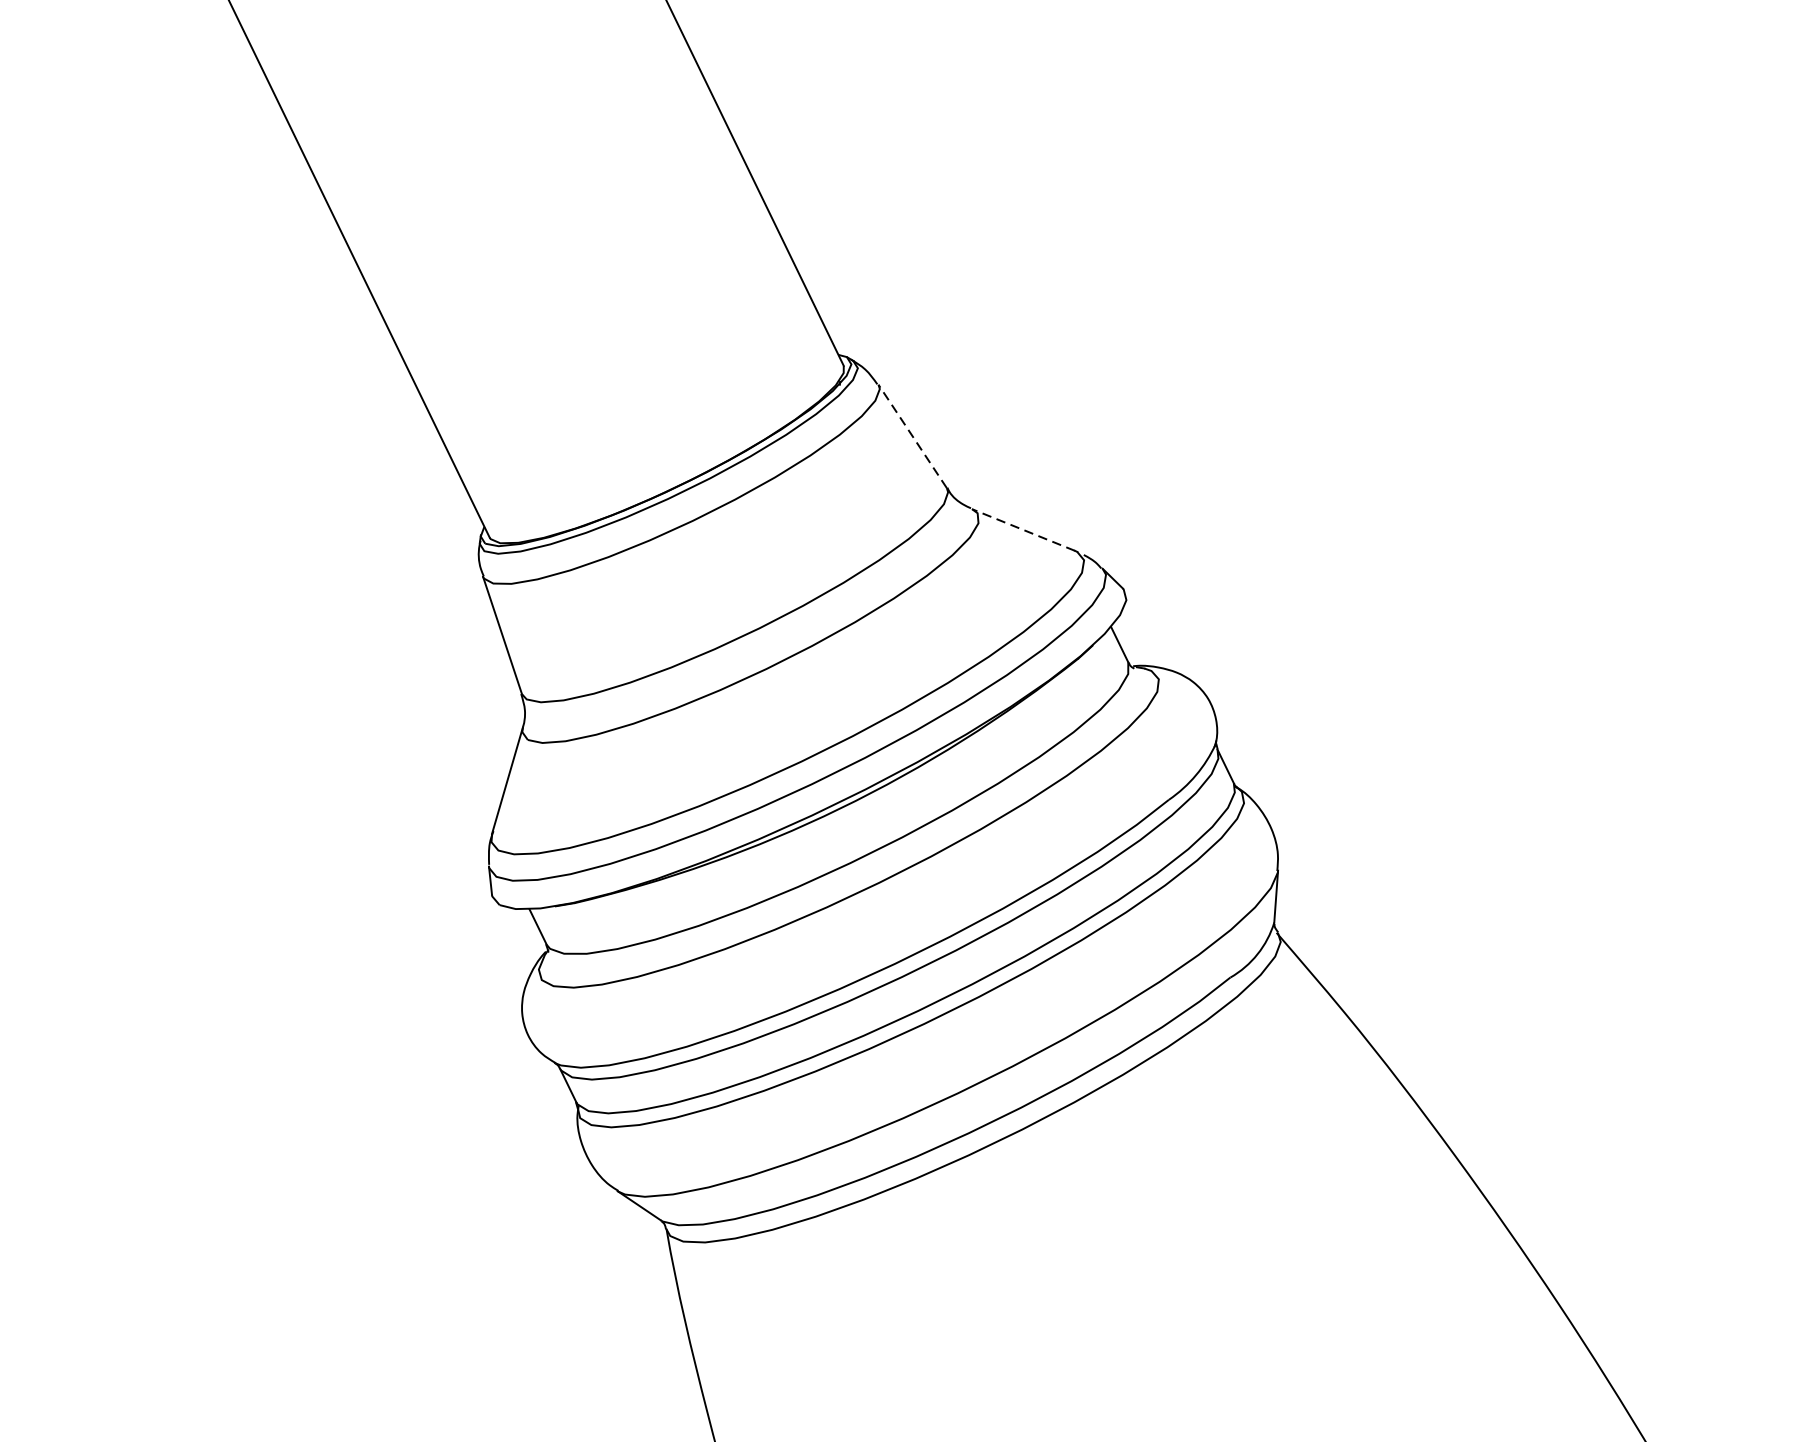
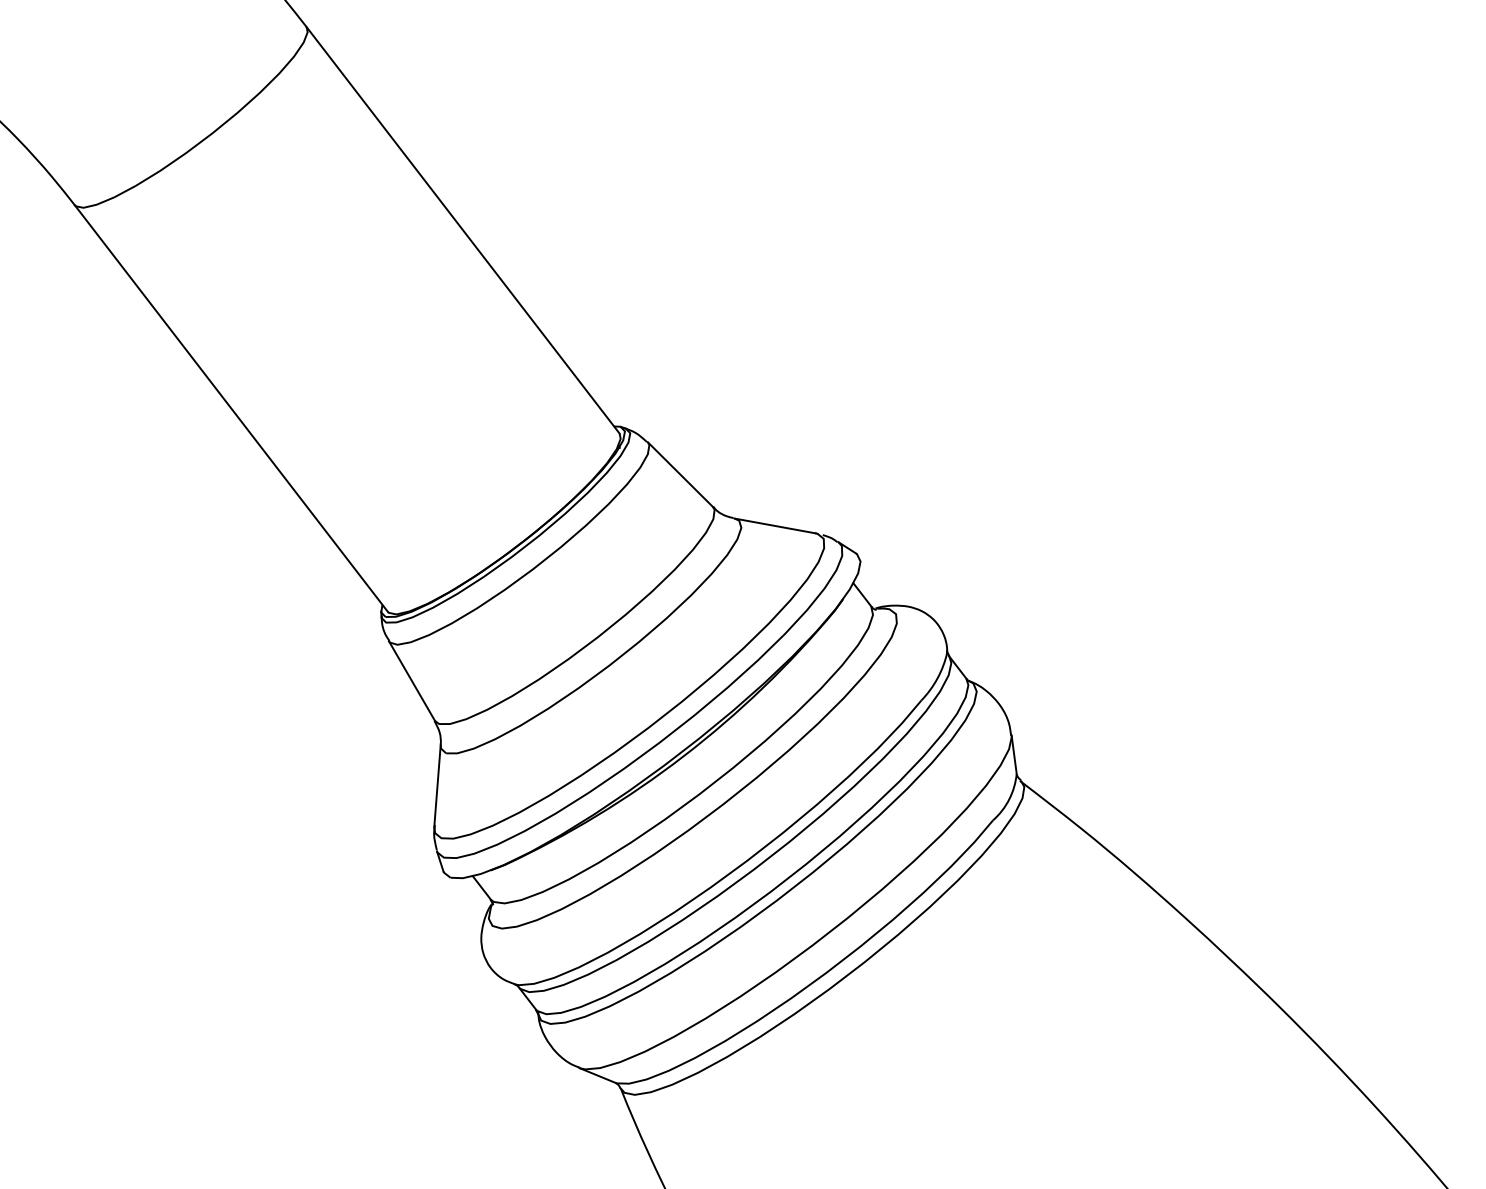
line: (912, 436) -> (680, 474), dashed -> solid
line: (1022, 529) -> (774, 525), dashed -> solid

